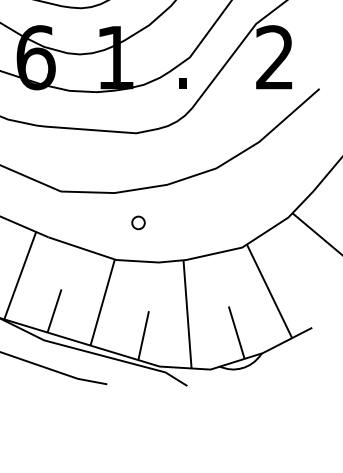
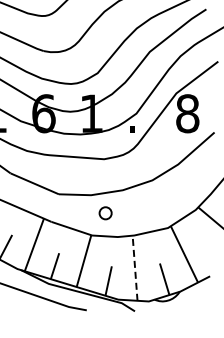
text: (274, 57) -> (187, 113), 2 -> 8
circle: (138, 221) -> (105, 212), size x1.6
line: (188, 314) -> (135, 268), solid -> dashed

